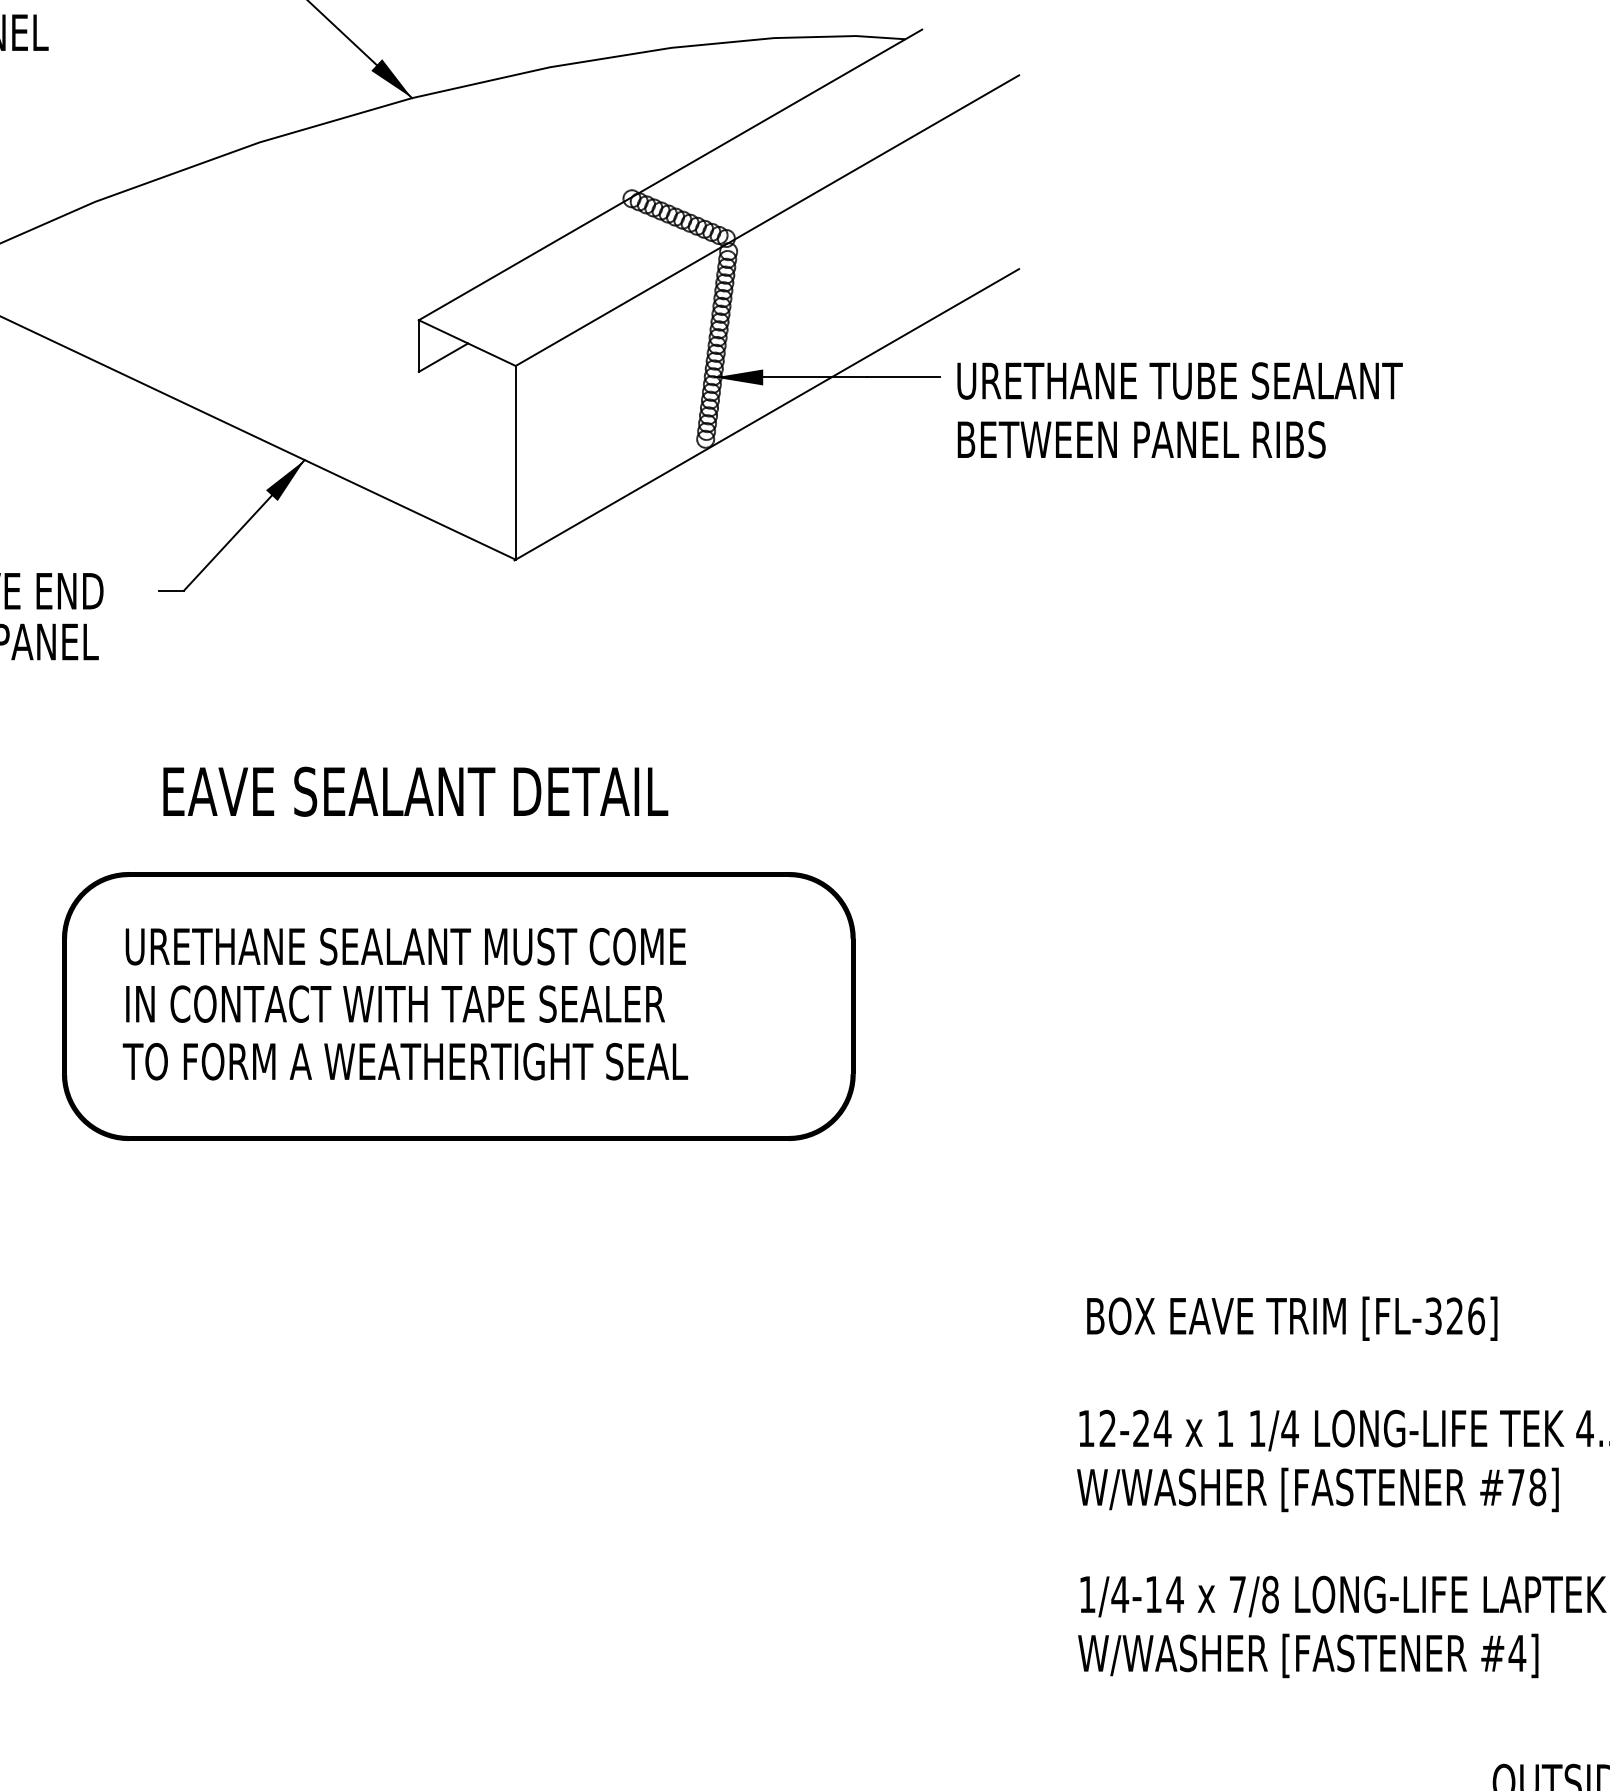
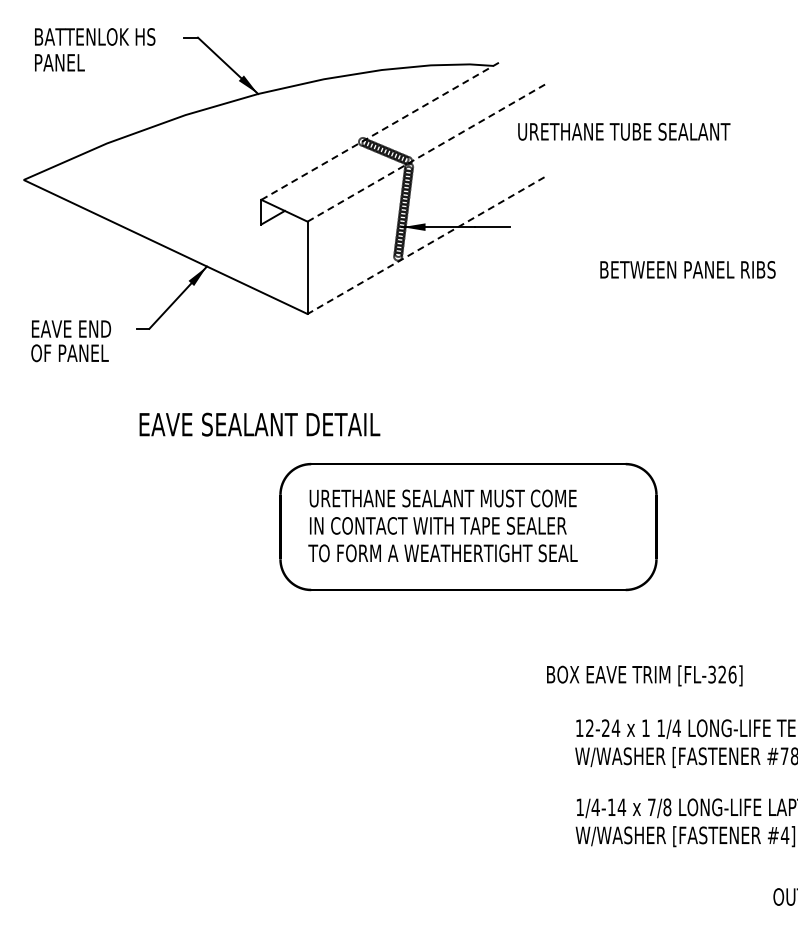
line: (670, 174) -> (381, 130), solid -> dashed
line: (767, 220) -> (427, 152), solid -> dashed
text: (1180, 380) -> (624, 131), moved
line: (767, 413) -> (427, 244), solid -> dashed
text: (1140, 439) -> (687, 269), moved
text: (458, 1007) -> (468, 527), moved
text: (1291, 1317) -> (644, 675), moved

